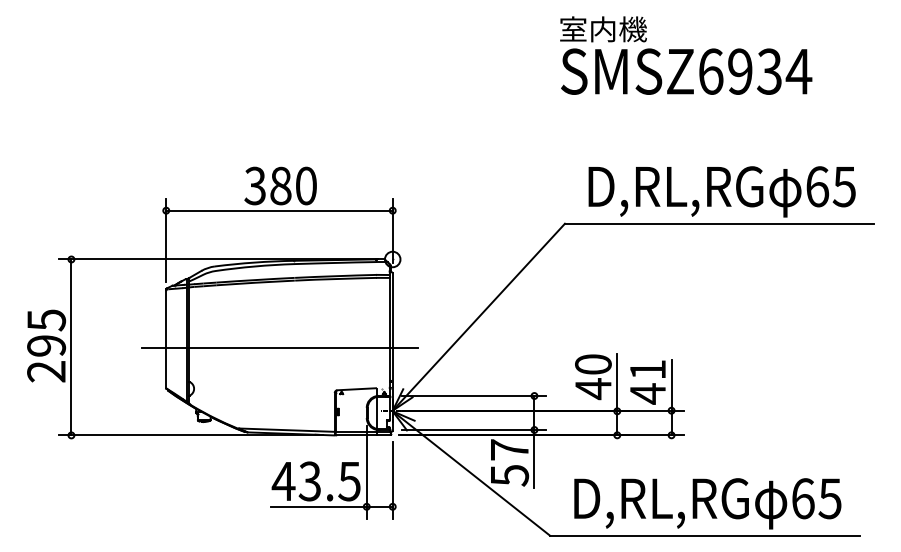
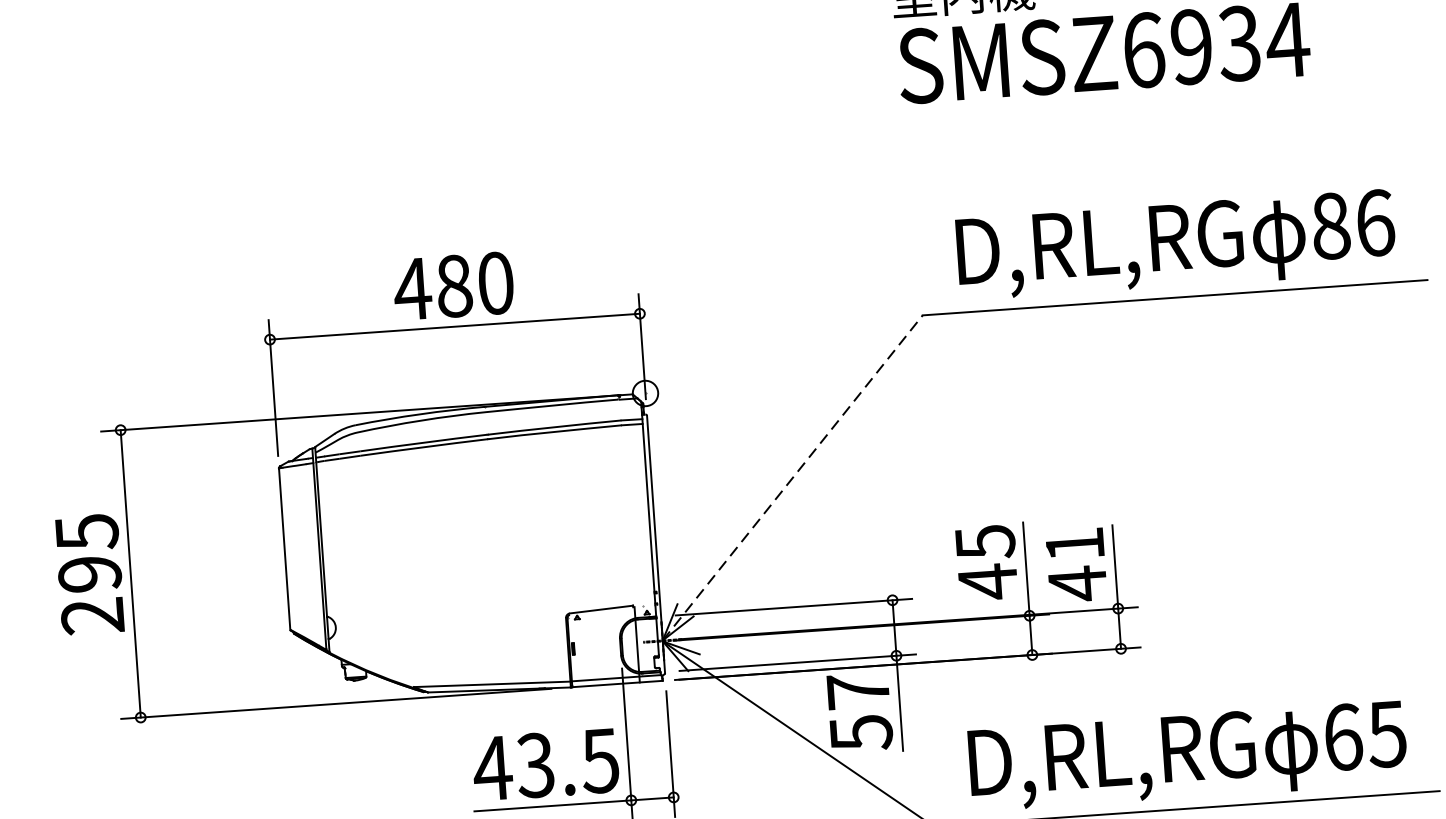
text: (254, 185) -> (411, 288), 380 -> 480
text: (831, 186) -> (1353, 224), 65 -> 86
line: (479, 316) -> (793, 476), solid -> dashed
line: (279, 347) -> (470, 550), removed
text: (593, 364) -> (985, 542), 40 -> 45

